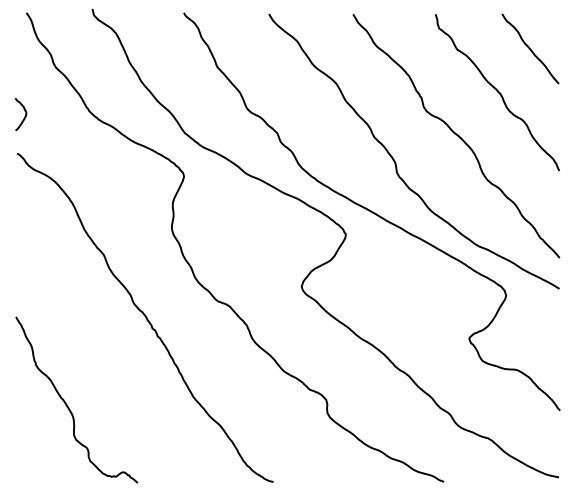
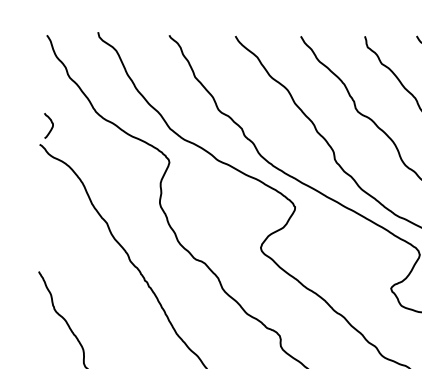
curve: (24, 116) -> (51, 127), moved

